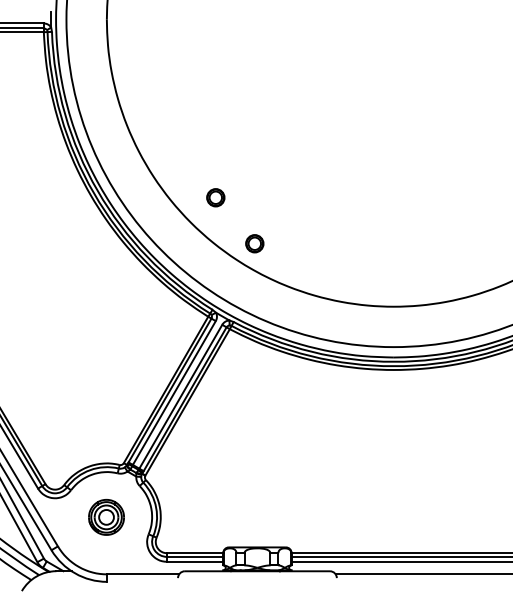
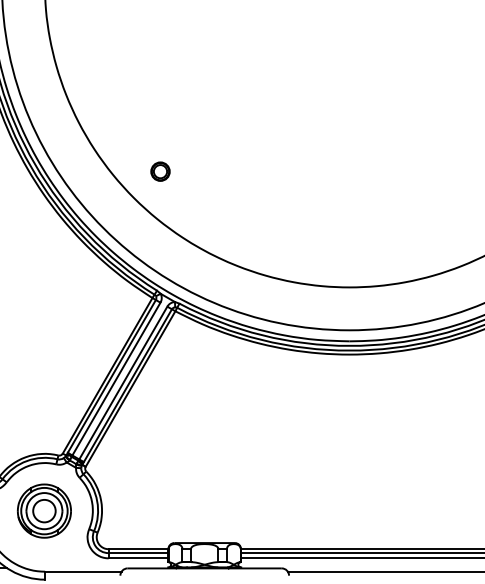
part: (254, 243) -> (201, 220), removed
part: (106, 517) -> (44, 511), size x1.43

